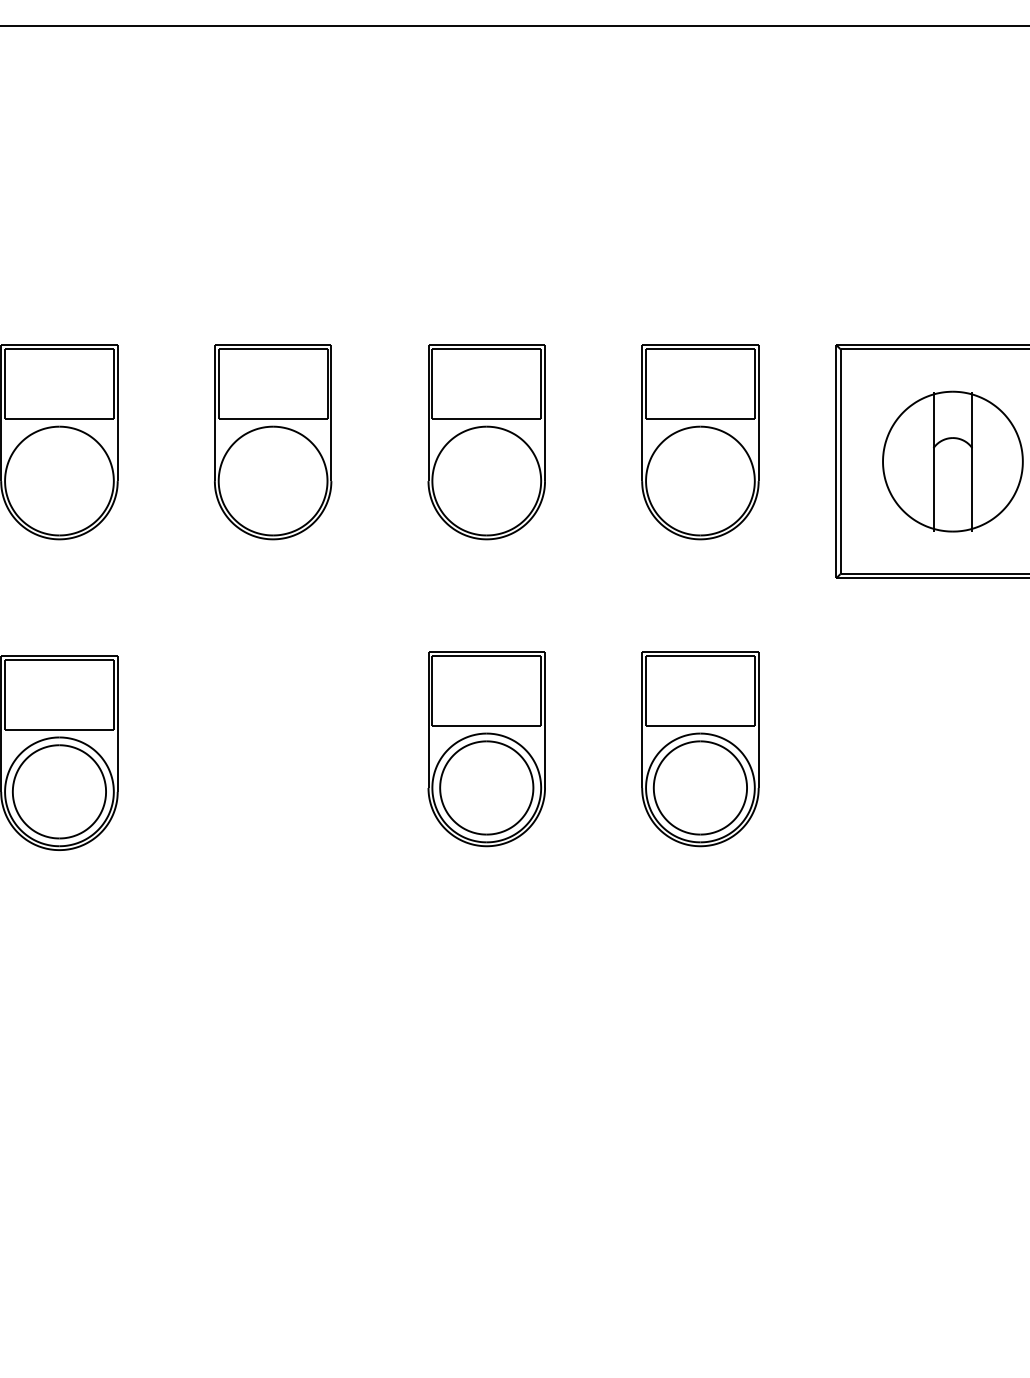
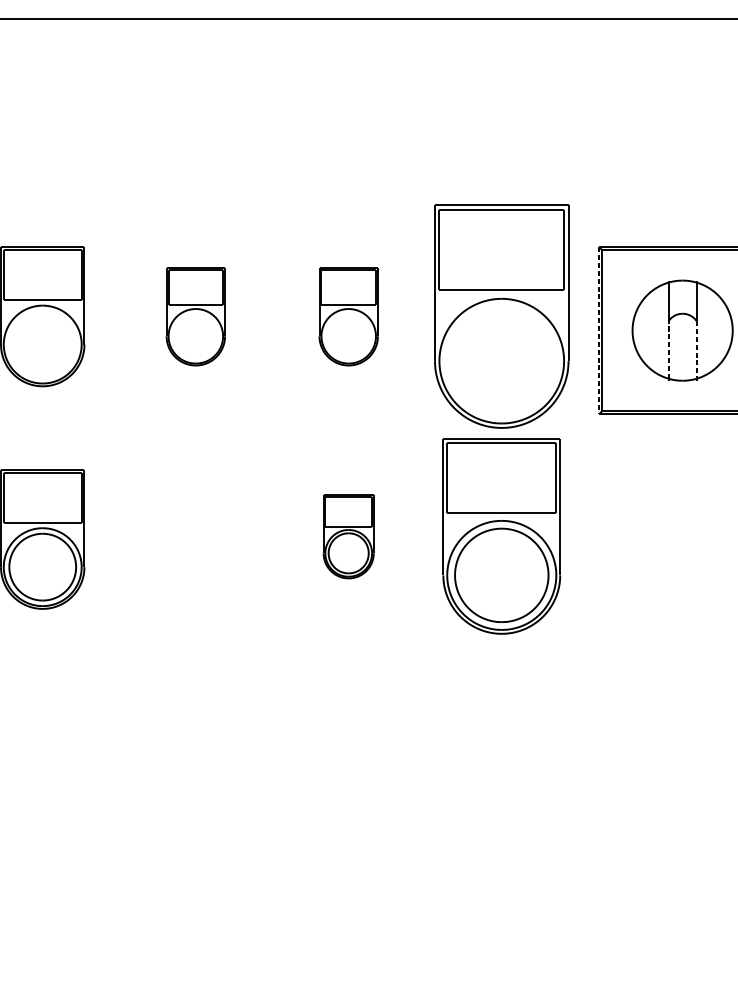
part: (273, 442) -> (196, 316), size x0.7
part: (486, 442) -> (348, 316), size x0.7
part: (700, 442) -> (501, 316), size x1.6
line: (836, 461) -> (599, 330), solid -> dashed
line: (933, 488) -> (668, 349), solid -> dashed
line: (972, 489) -> (696, 350), solid -> dashed
part: (486, 749) -> (348, 536), size x0.6
part: (700, 749) -> (501, 536), size x1.4

